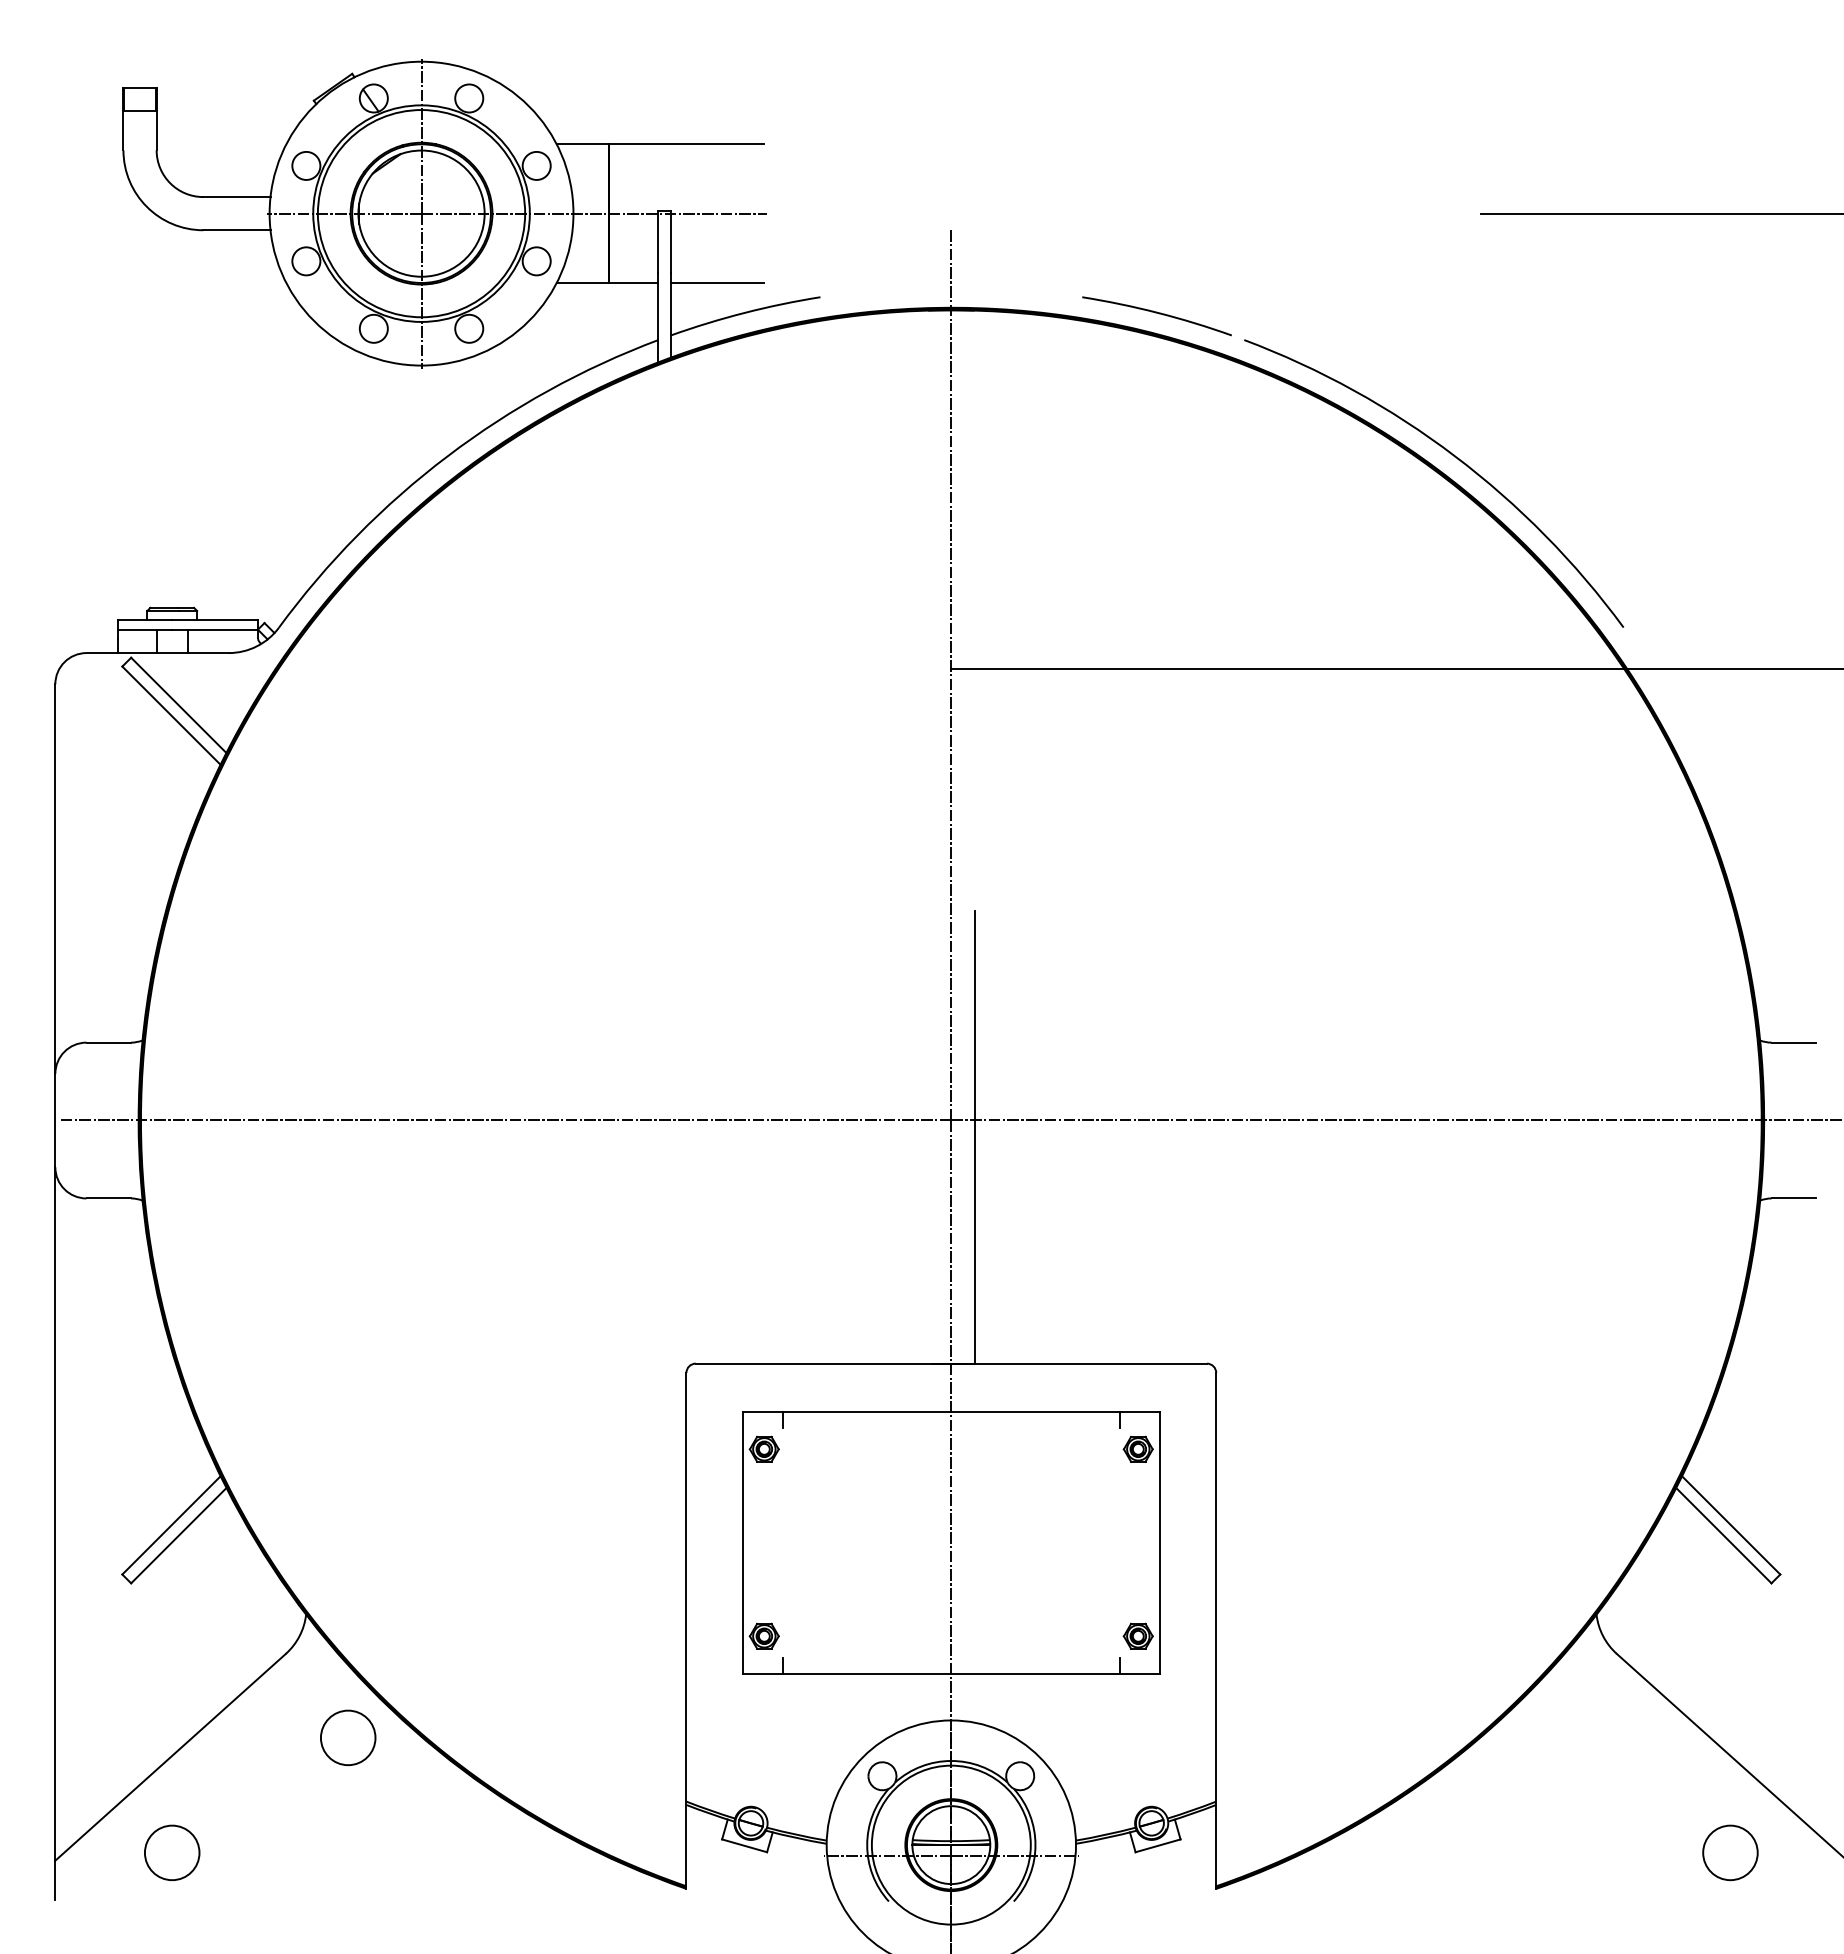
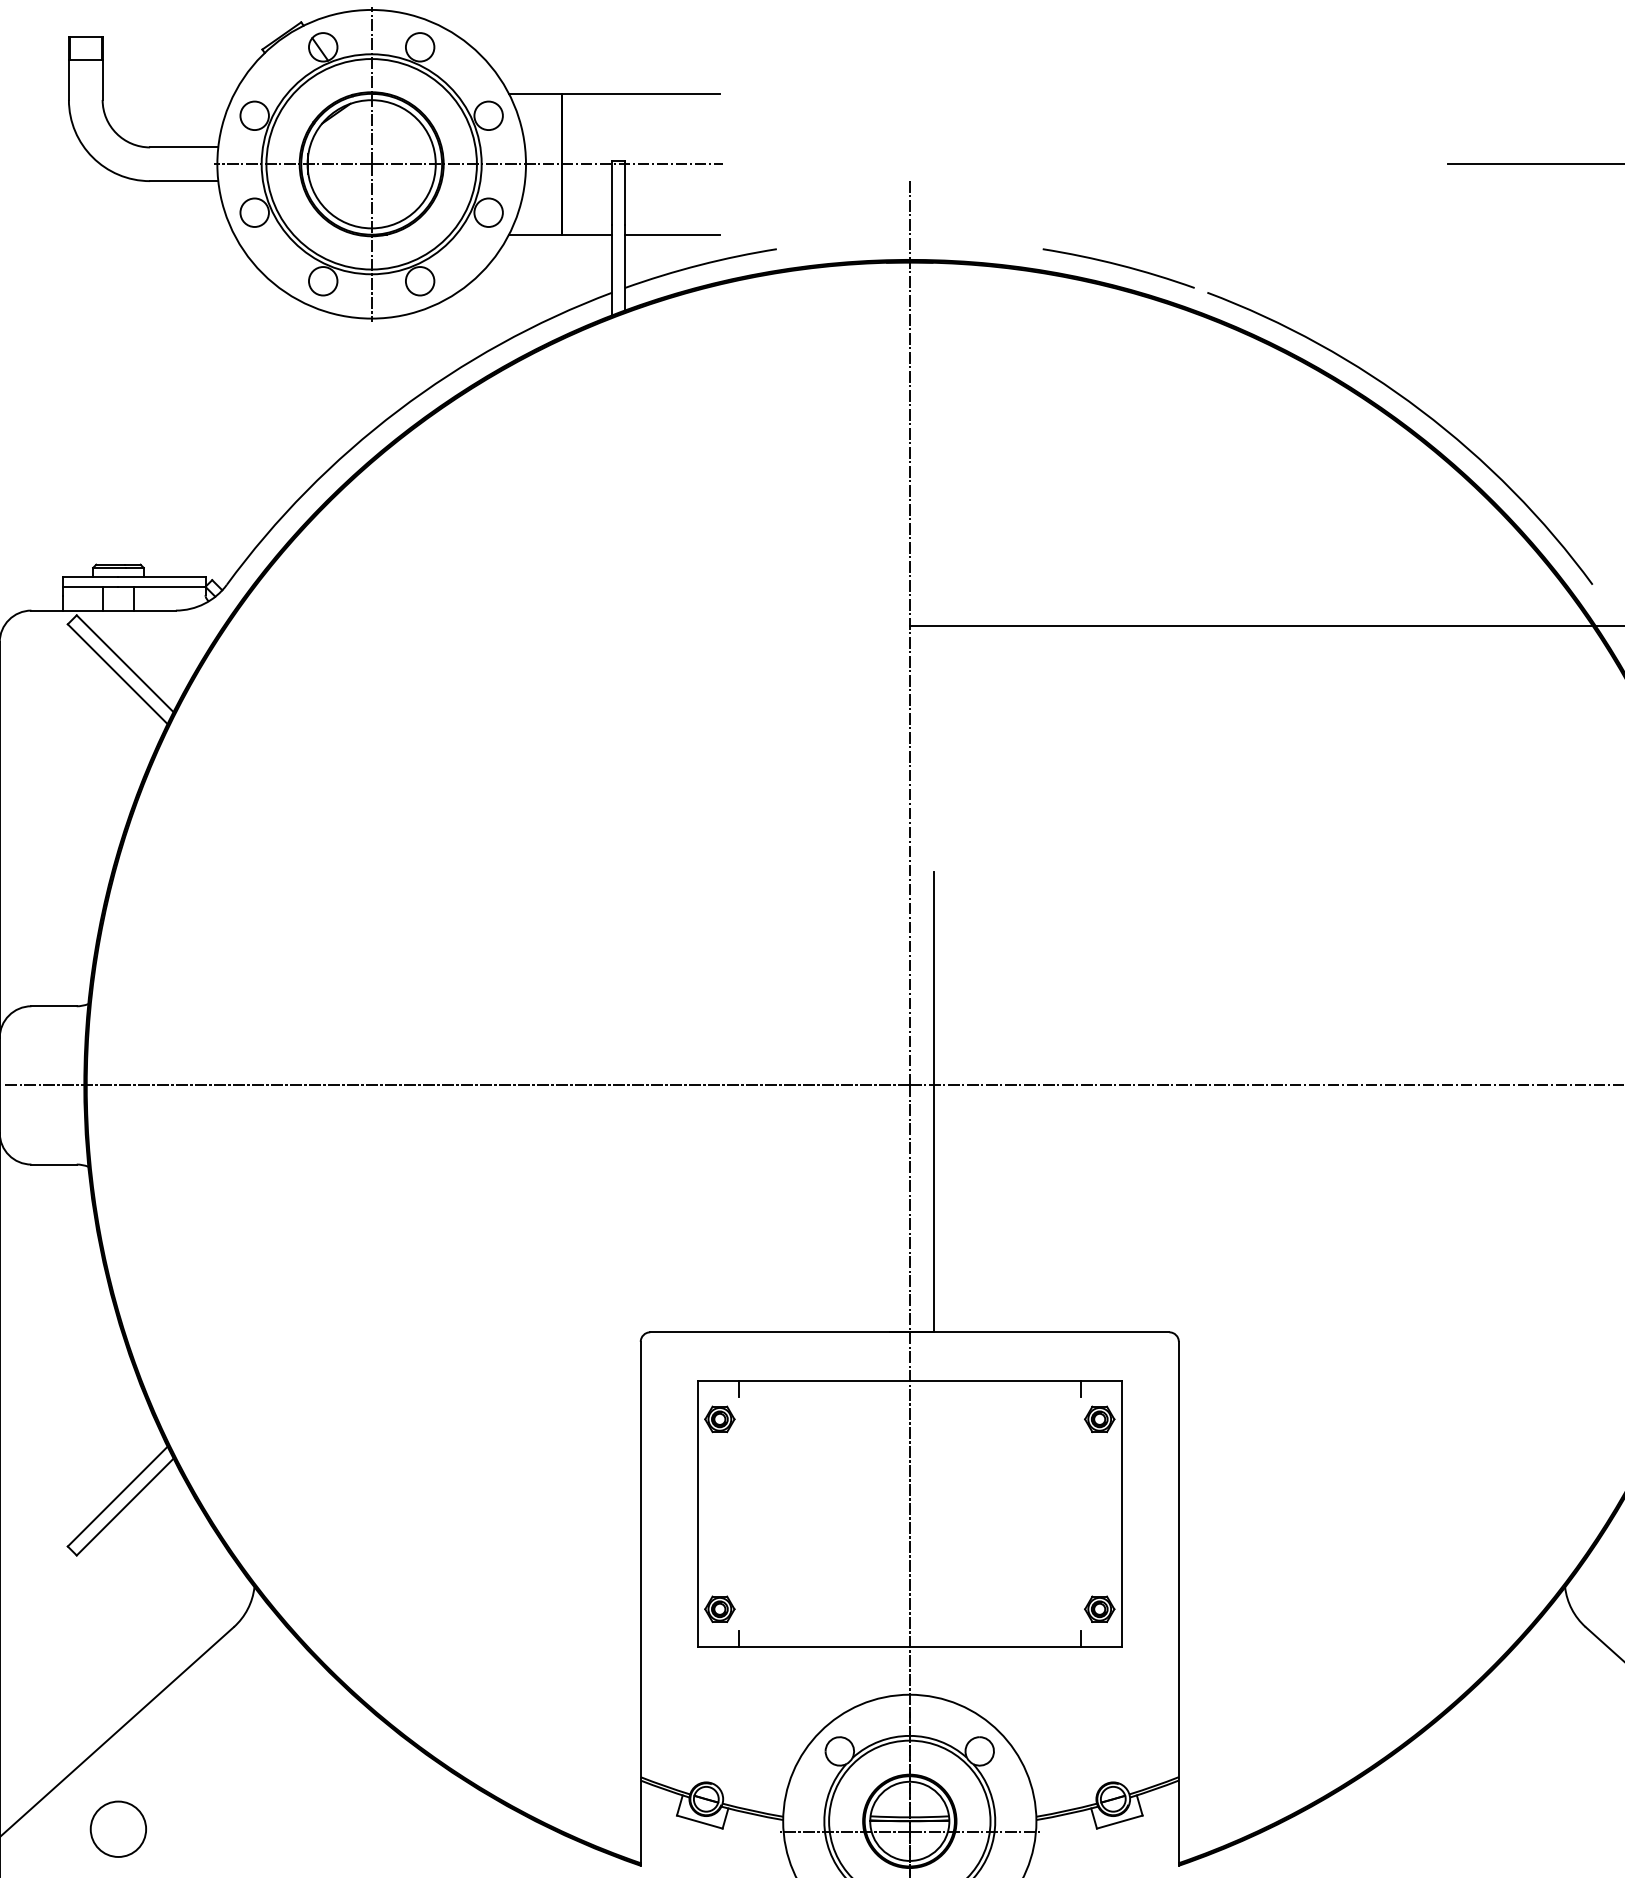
circle: (348, 1737) -> (297, 1712), removed

